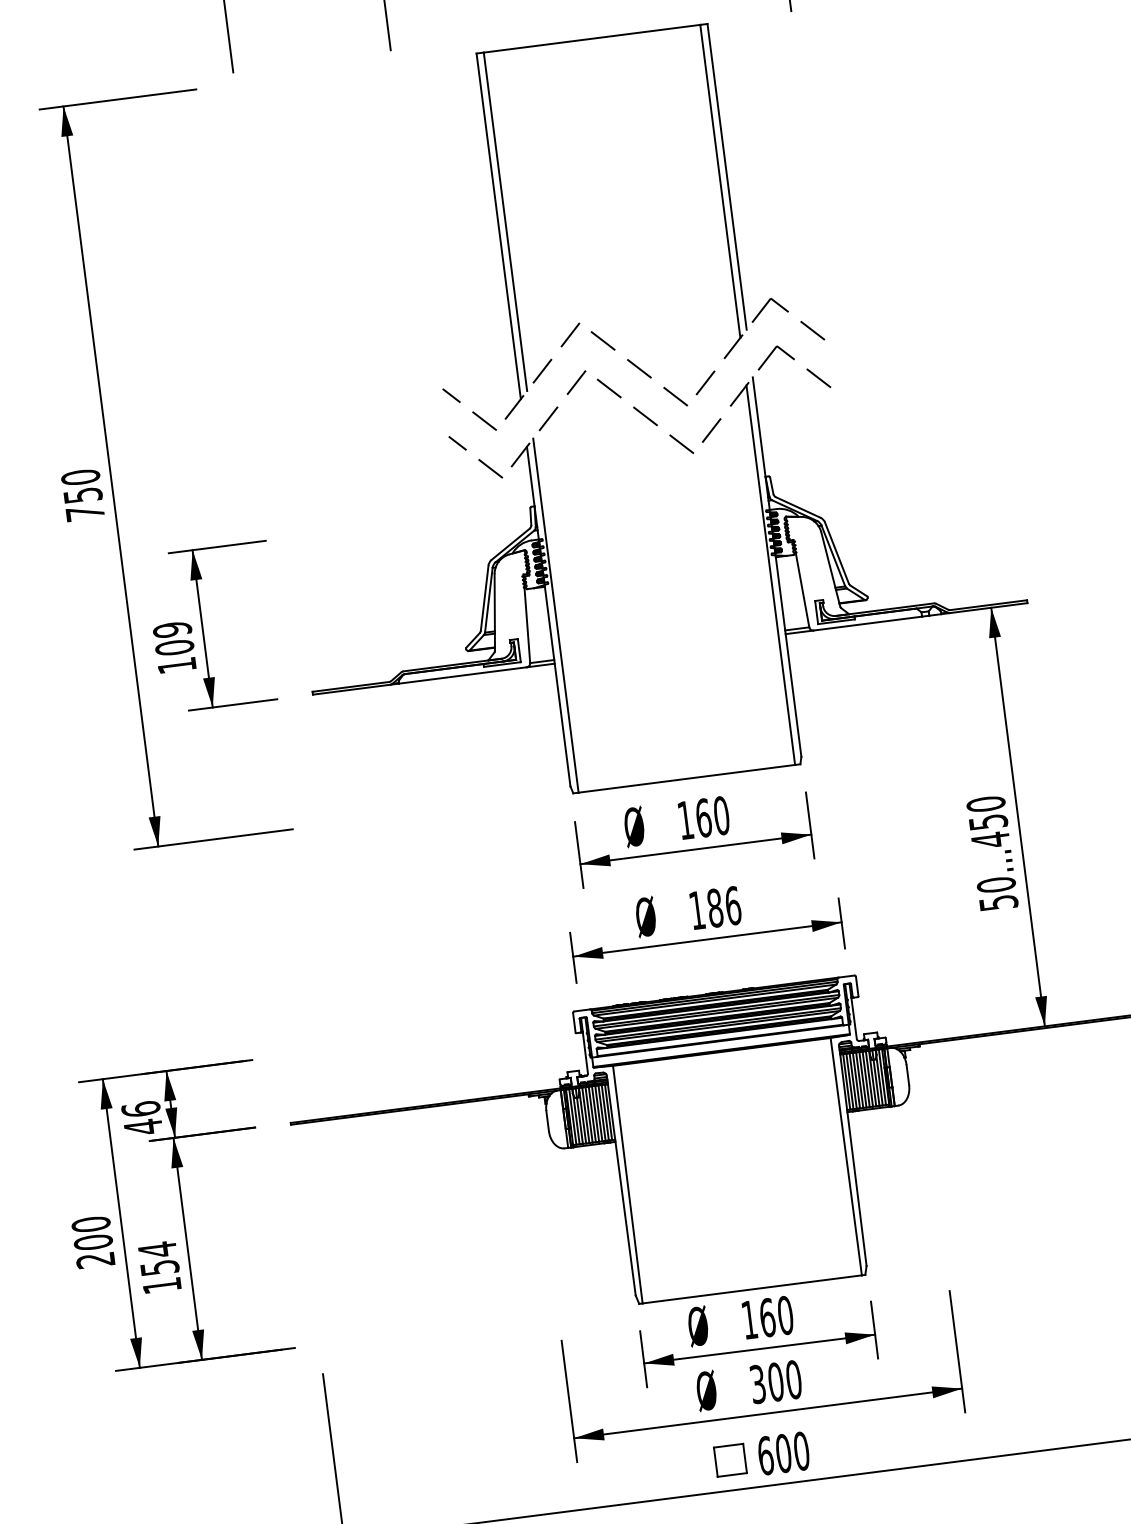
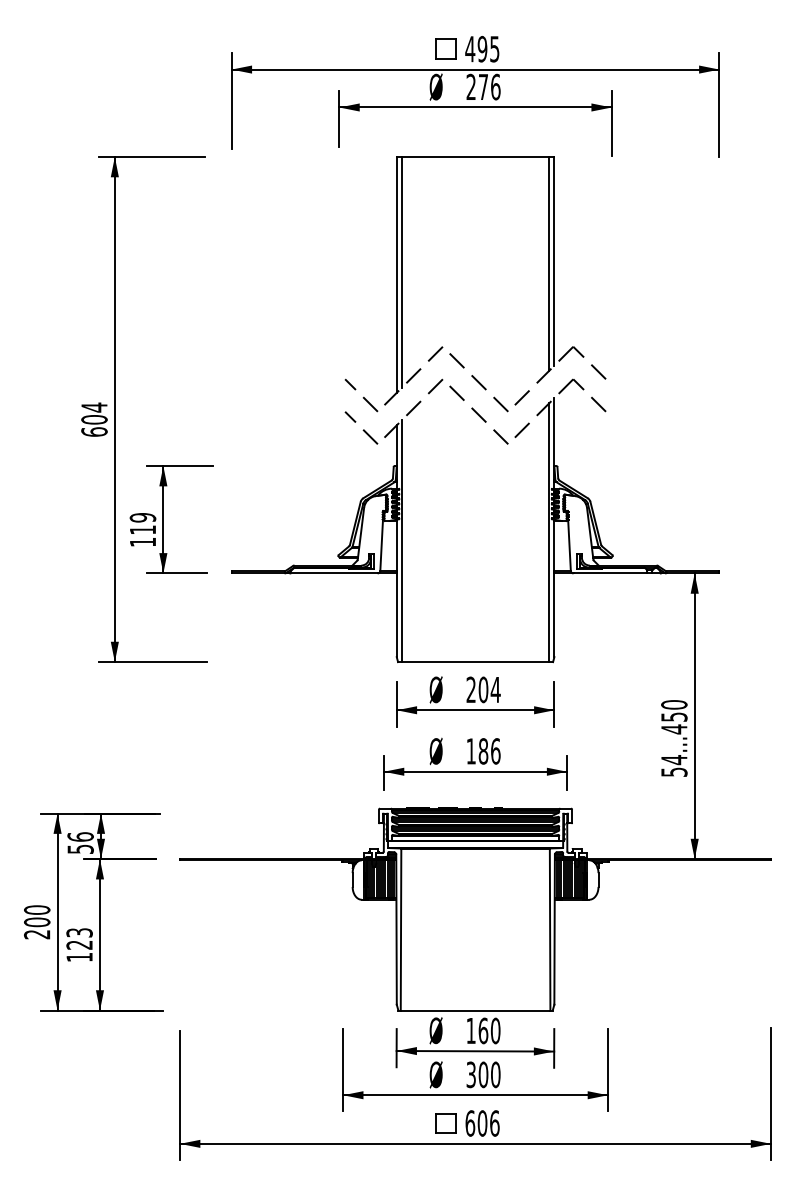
text: (82, 494) -> (94, 419), 750 -> 604
text: (173, 647) -> (142, 529), 109 -> 119
text: (703, 817) -> (483, 689), 160 -> 204
text: (996, 885) -> (674, 760), 50...450 -> 54...450
text: (143, 1127) -> (80, 849), 46 -> 56
text: (158, 1258) -> (79, 938), 154 -> 123
text: (801, 1451) -> (494, 1123), 600 -> 606

